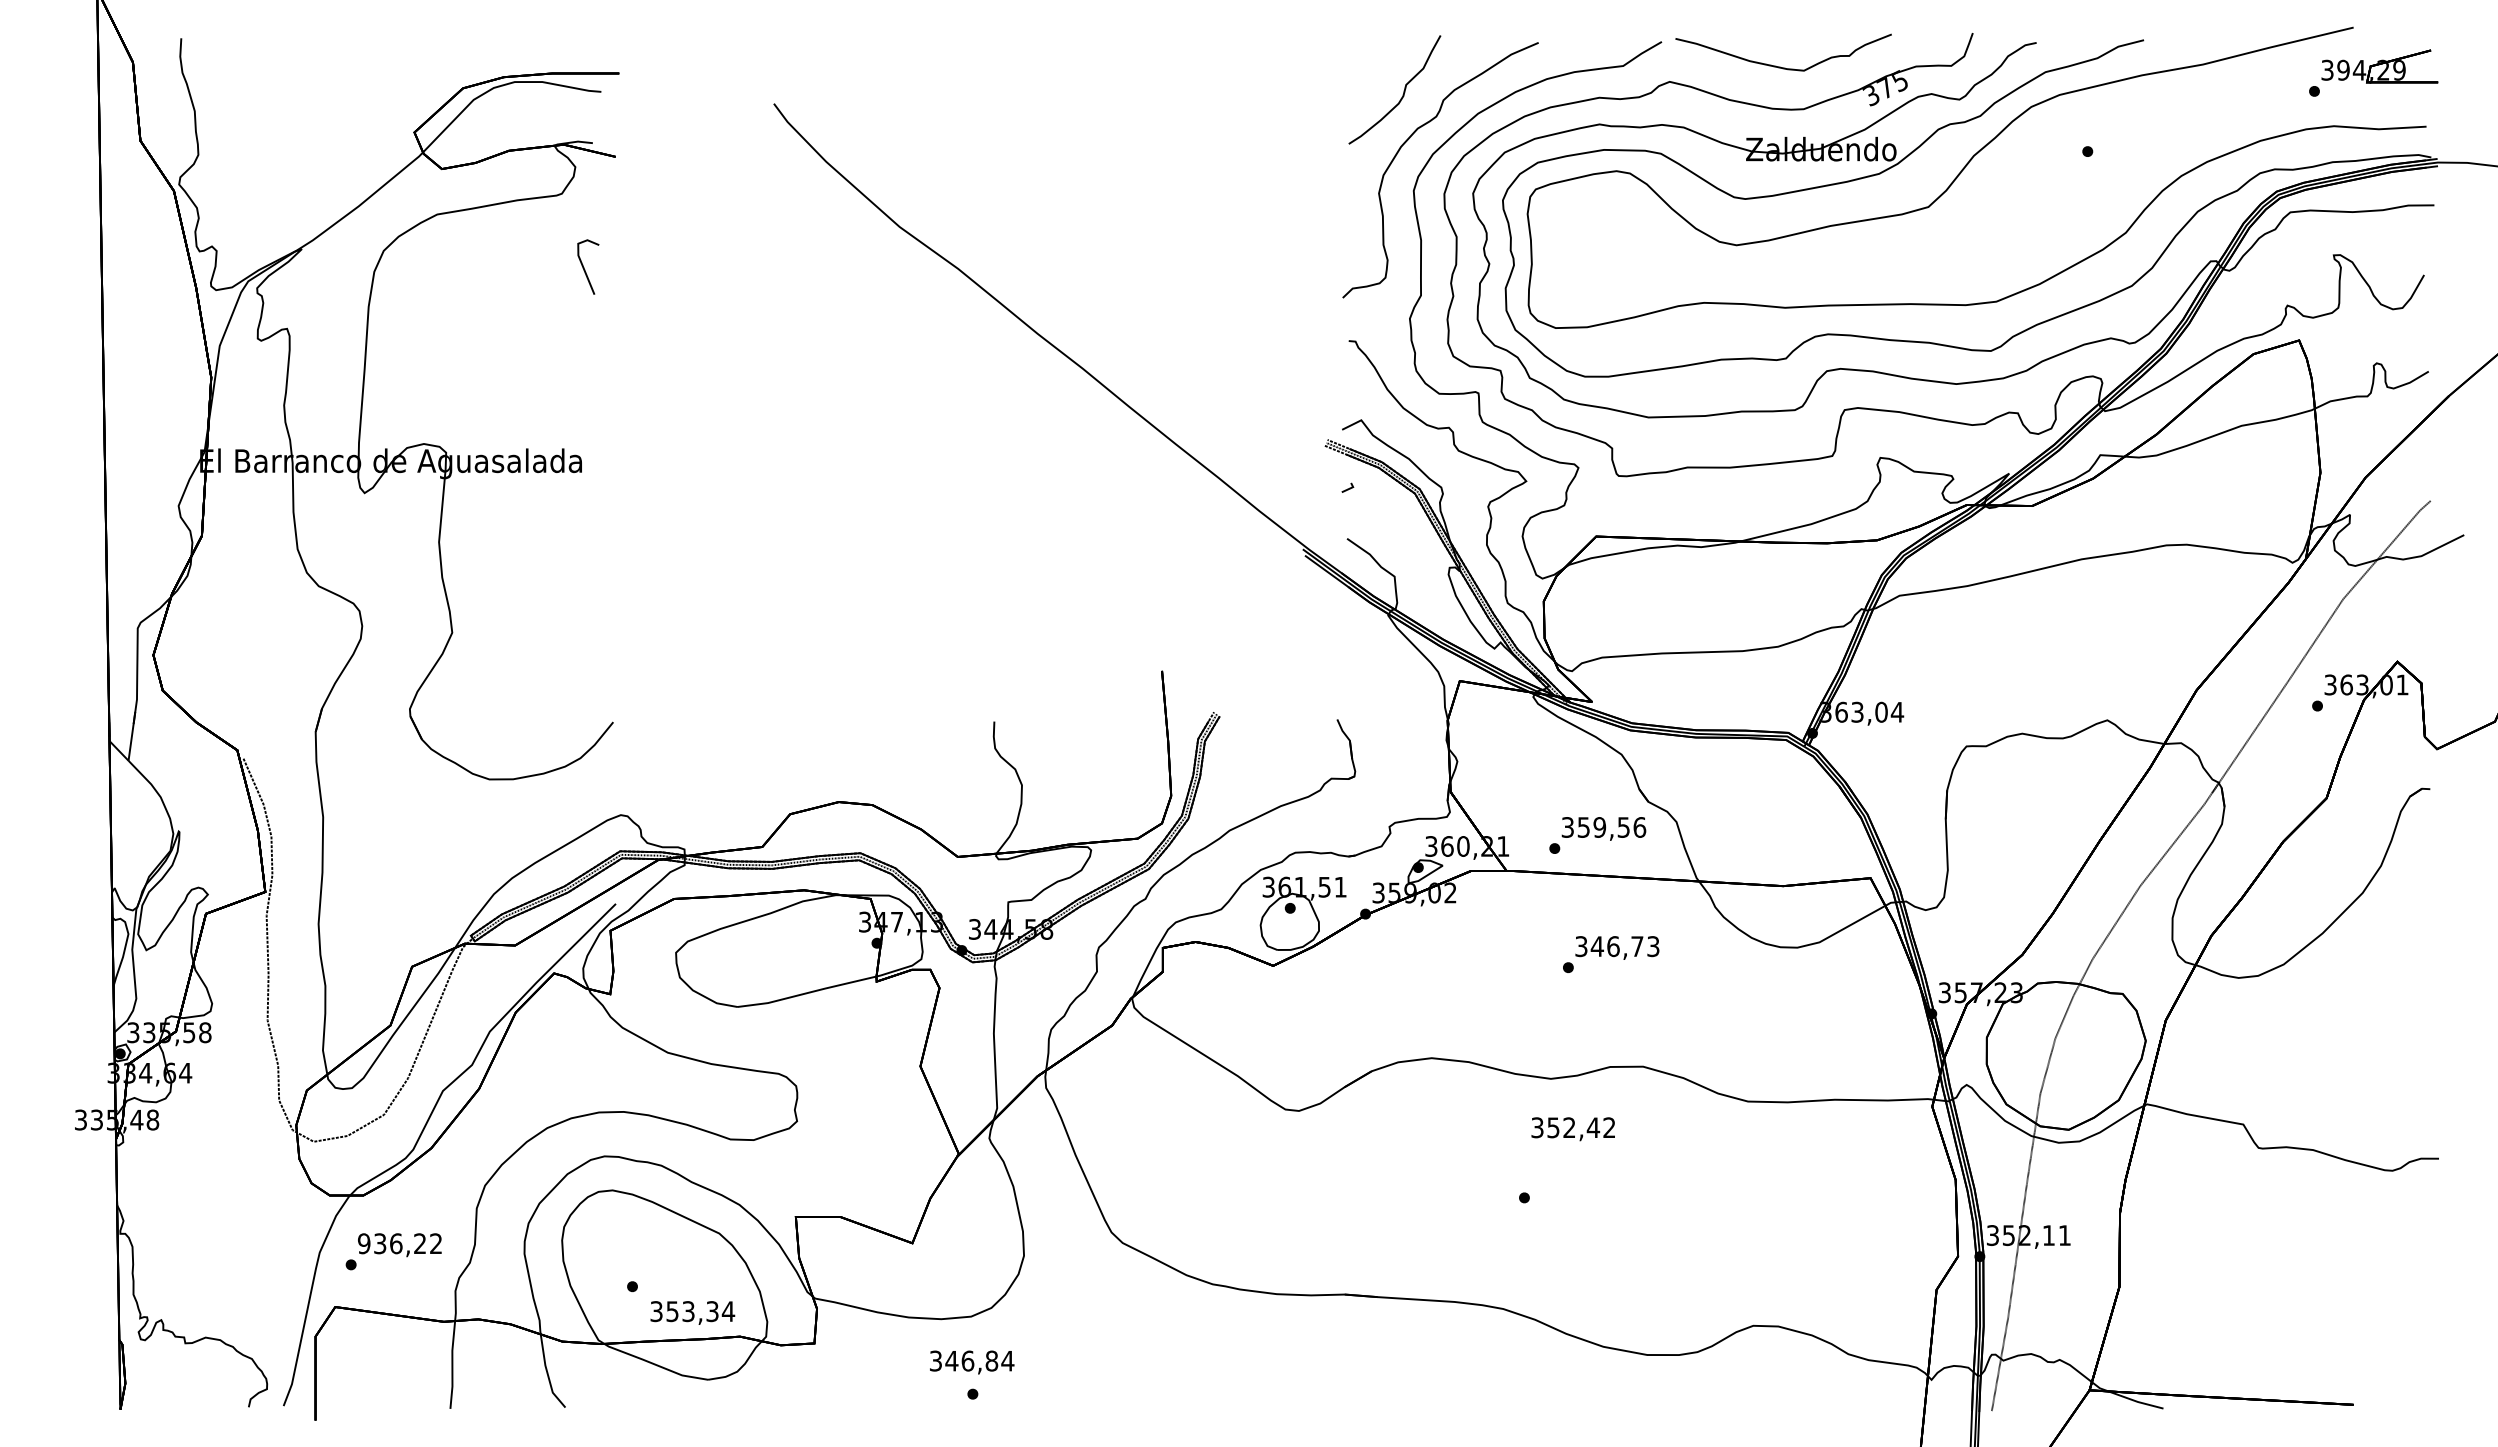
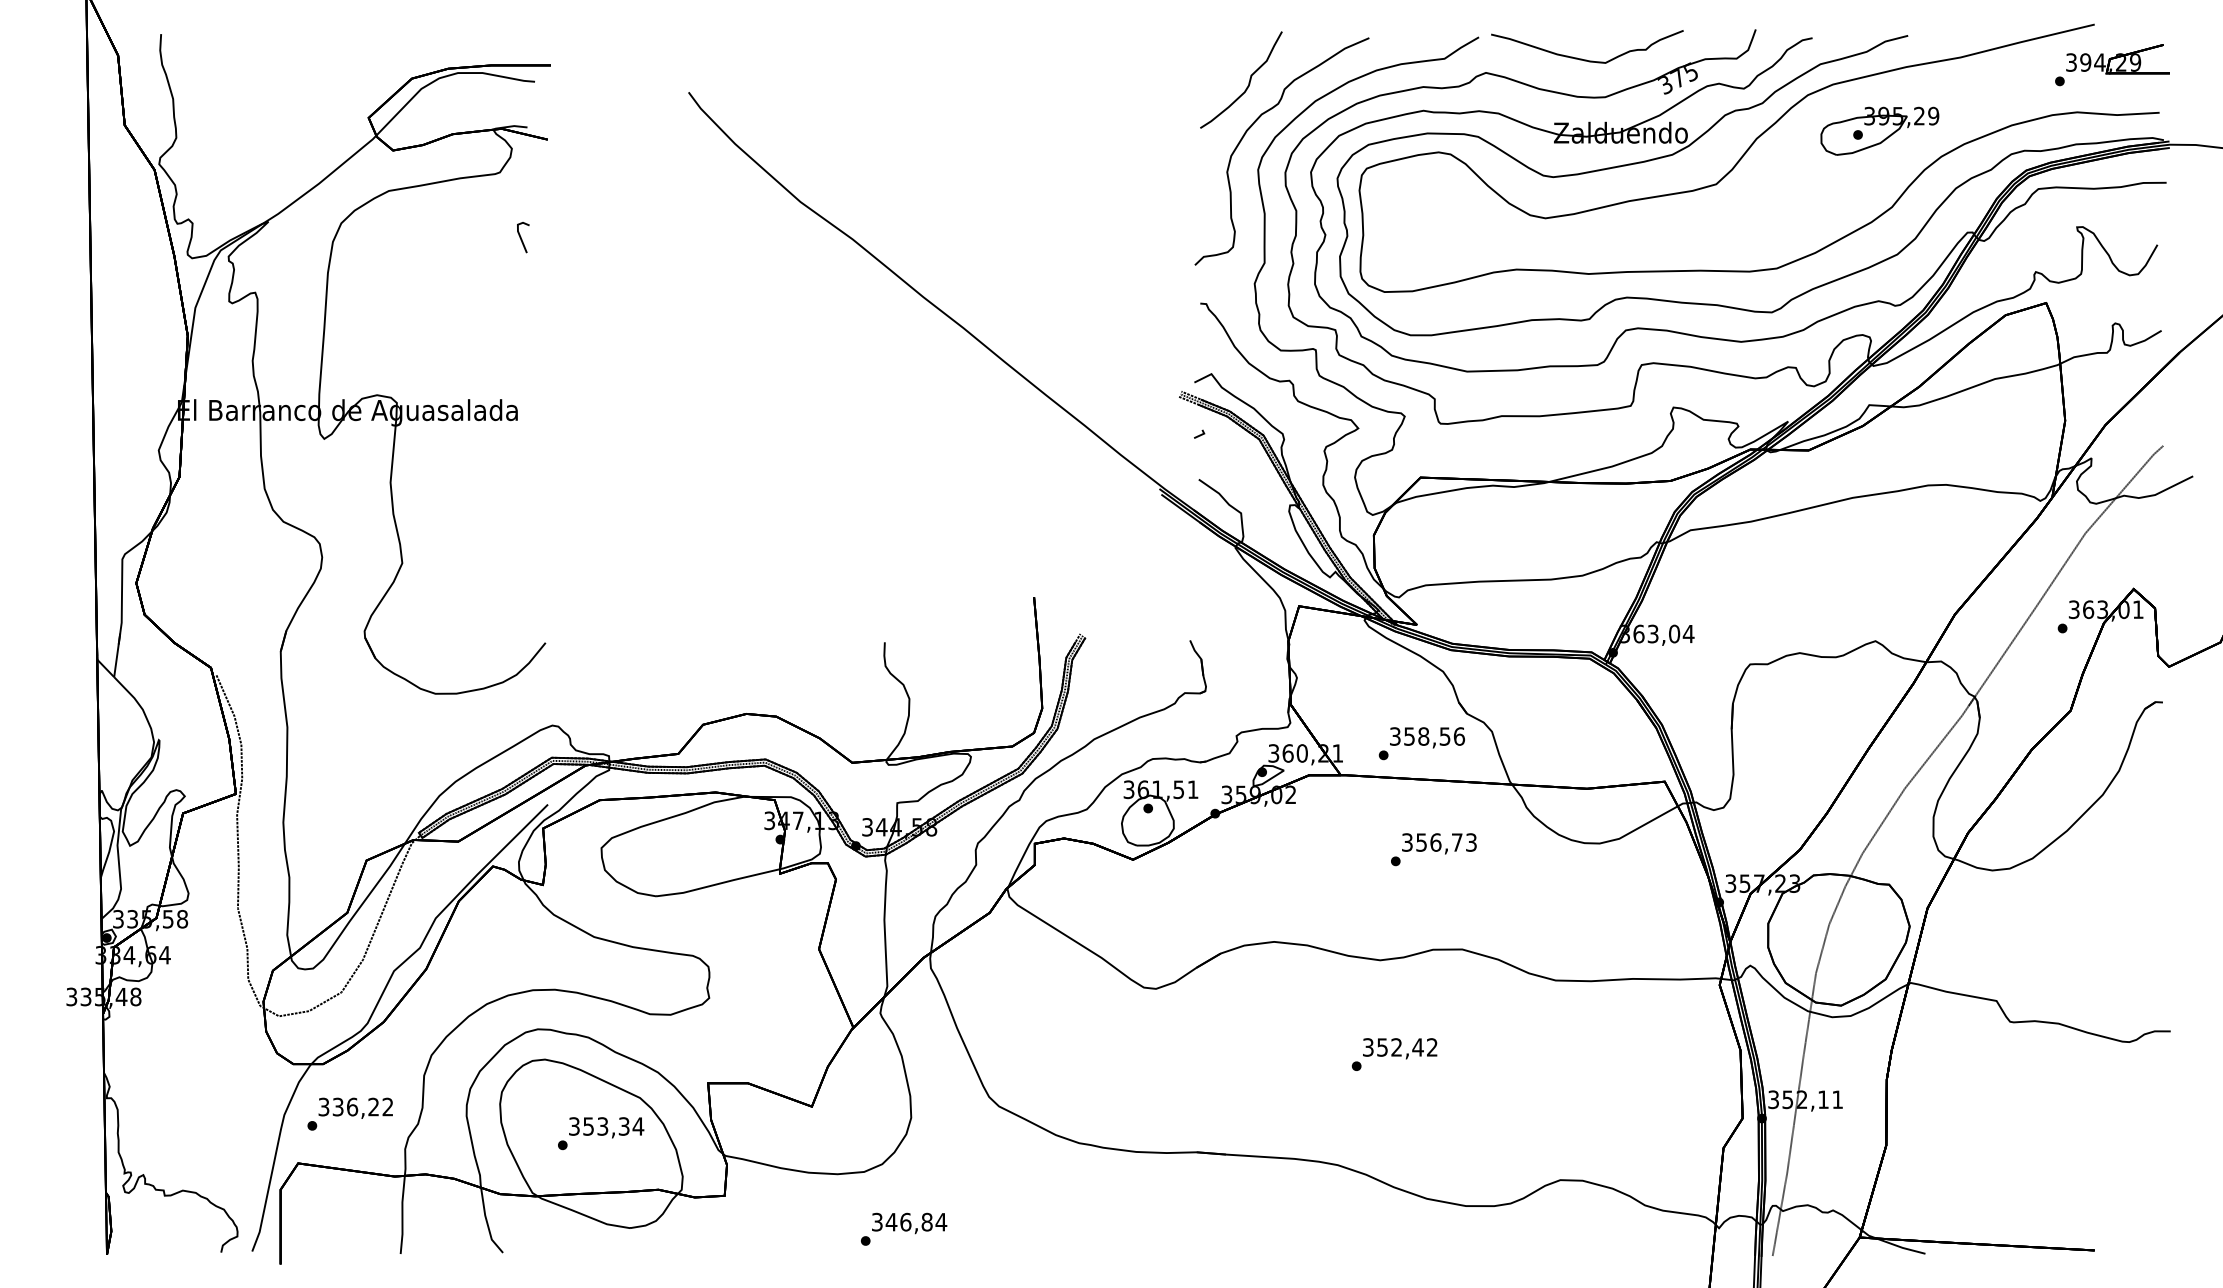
part: (2111, 147) -> (1879, 131), added
part: (588, 266) -> (523, 237), size x0.62
text: (1599, 827) -> (1423, 736), 359,56 -> 358,56
text: (1596, 946) -> (1420, 842), 346,73 -> 356,73
text: (1572, 1129) -> (1399, 1048), moved
text: (364, 1243) -> (324, 1106), 936,22 -> 336,22
text: (692, 1312) -> (606, 1127), moved
text: (972, 1362) -> (909, 1223), moved

